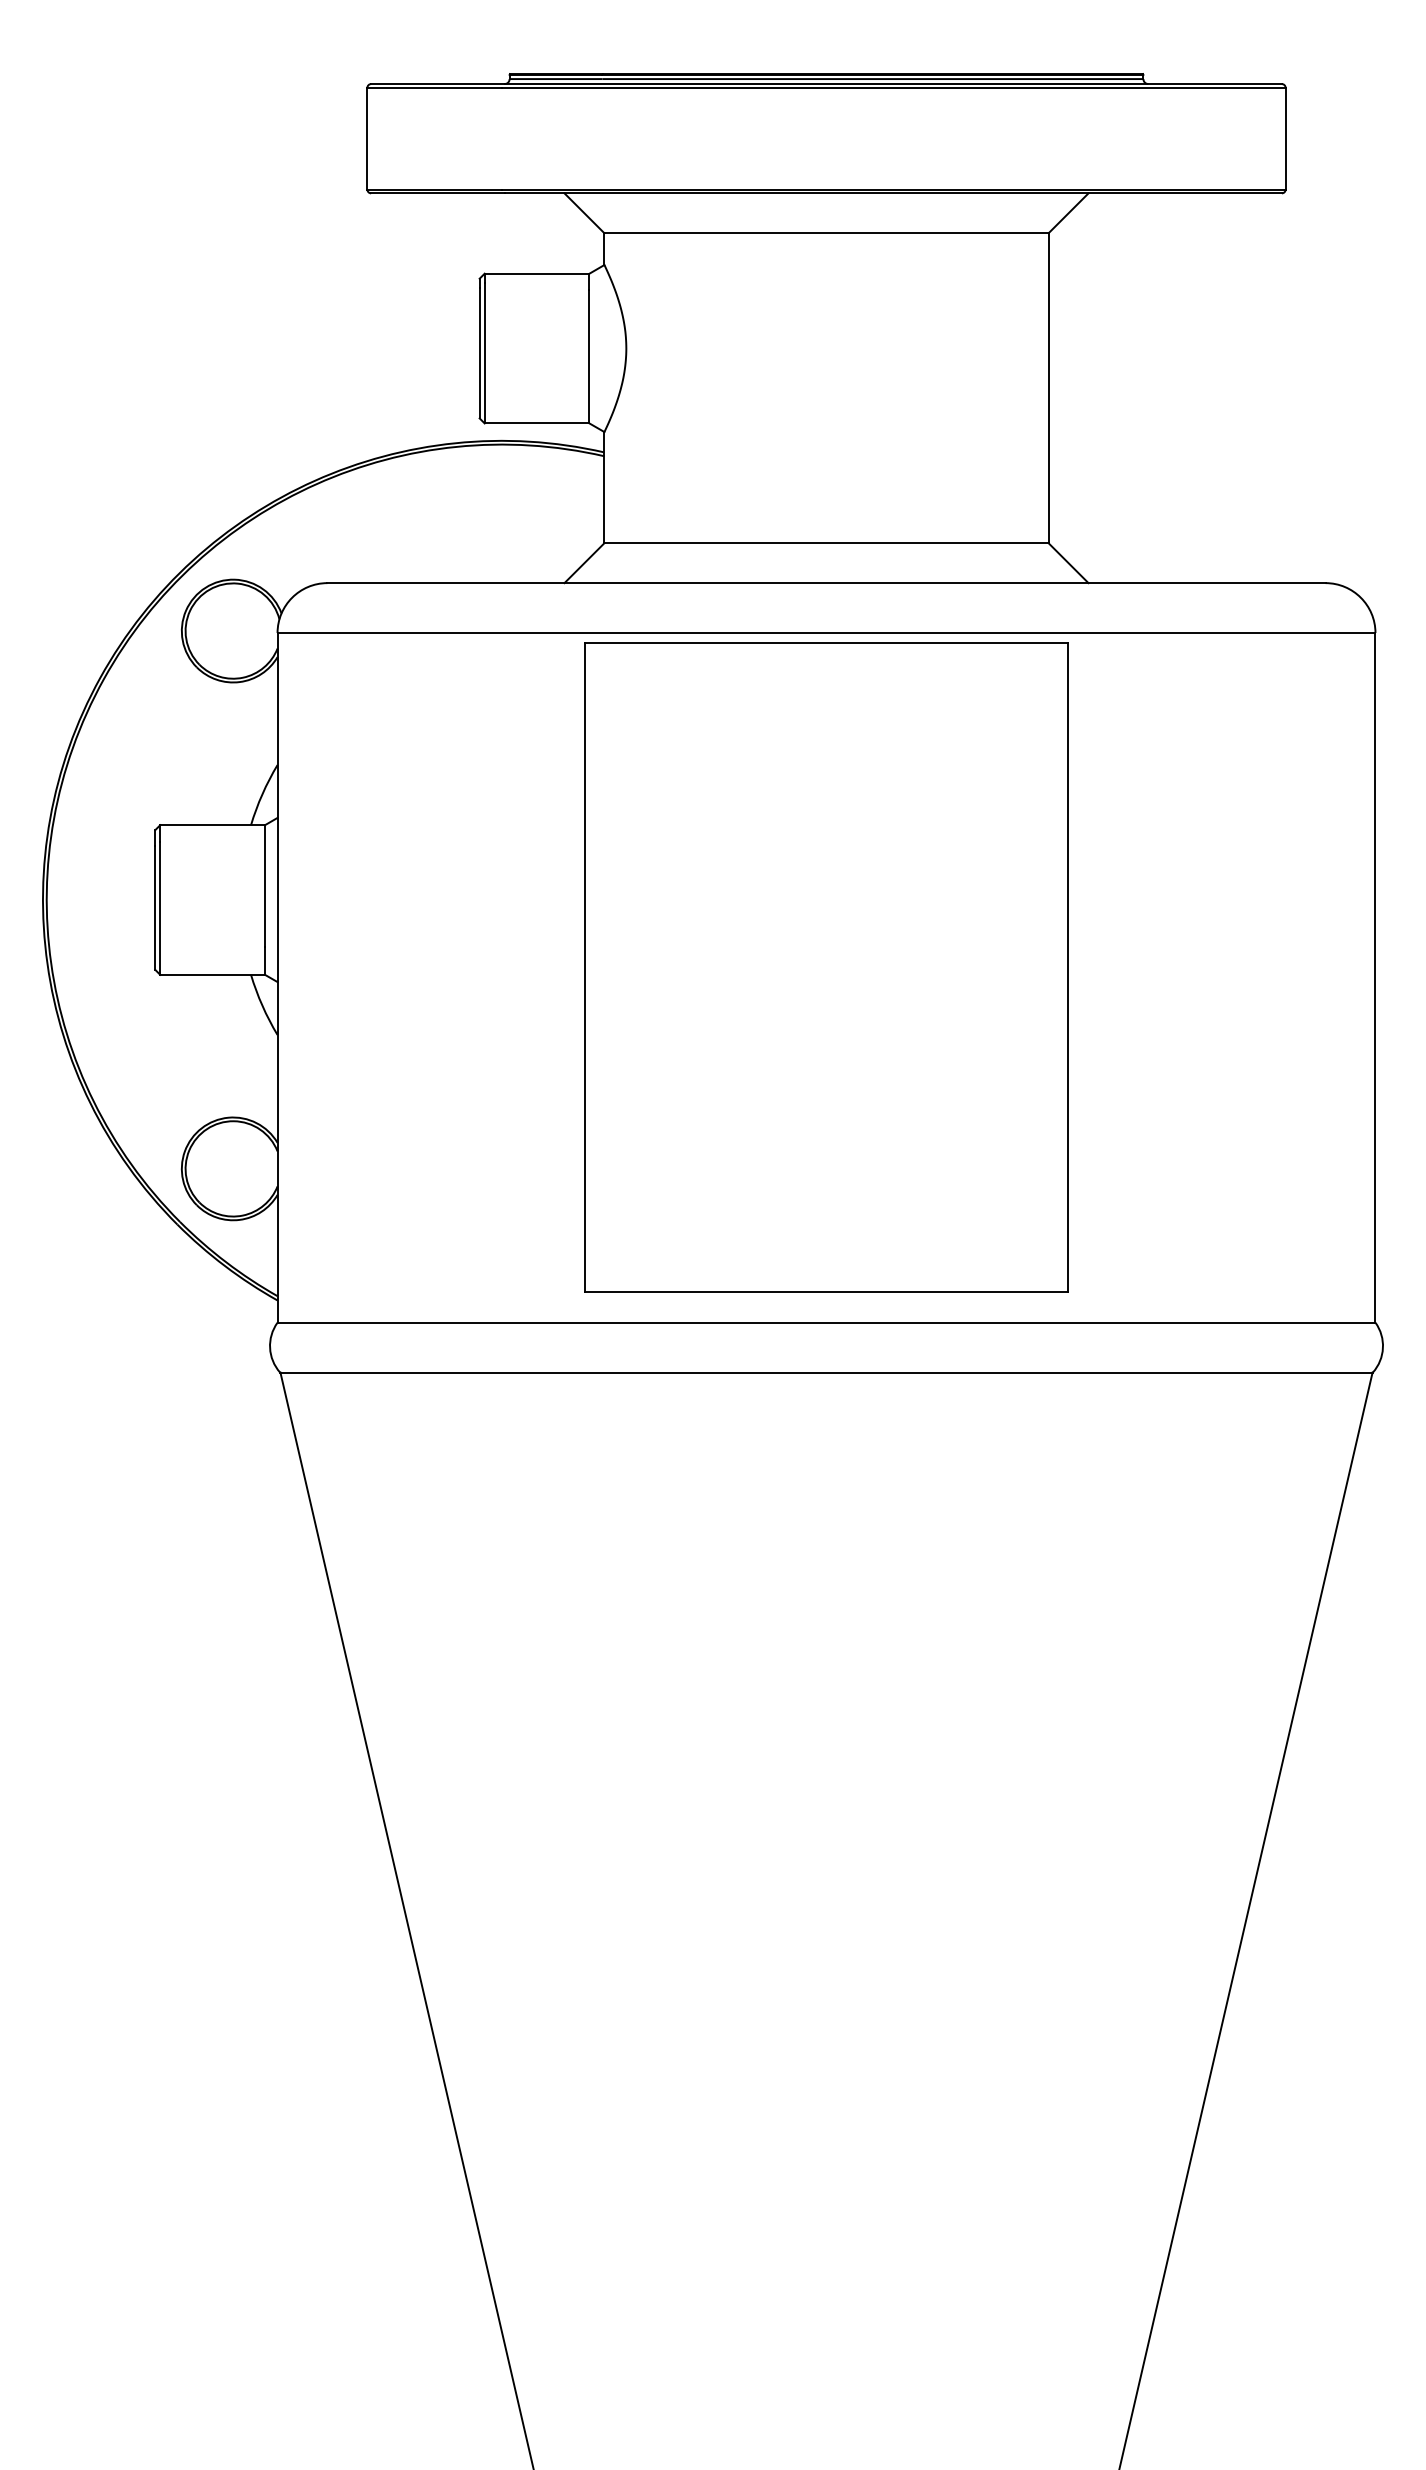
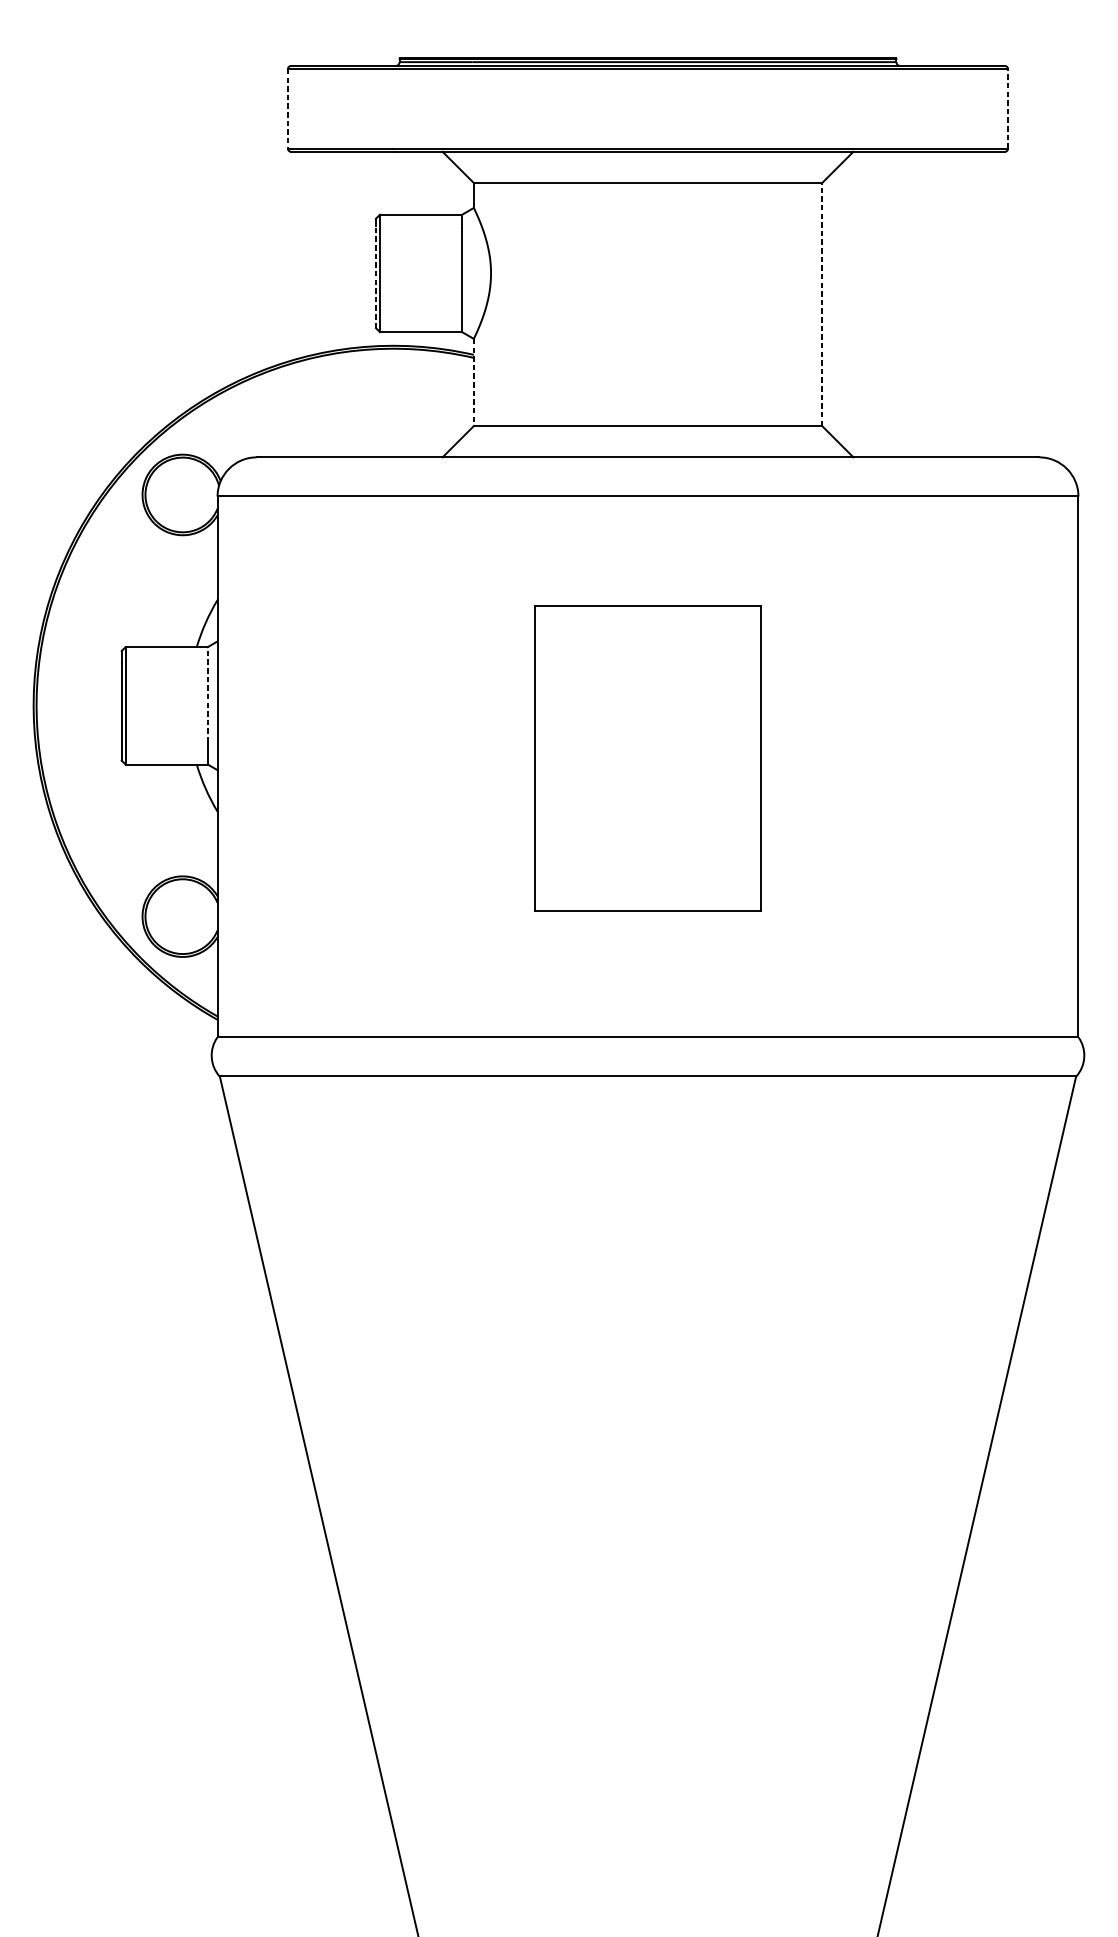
line: (367, 138) -> (288, 108), solid -> dashed
line: (1285, 138) -> (1007, 108), solid -> dashed
line: (479, 352) -> (375, 276), solid -> dashed
line: (1048, 388) -> (822, 304), solid -> dashed
line: (604, 487) -> (473, 382), solid -> dashed
line: (265, 886) -> (208, 695), solid -> dashed
part: (826, 967) -> (647, 758), size x0.6

